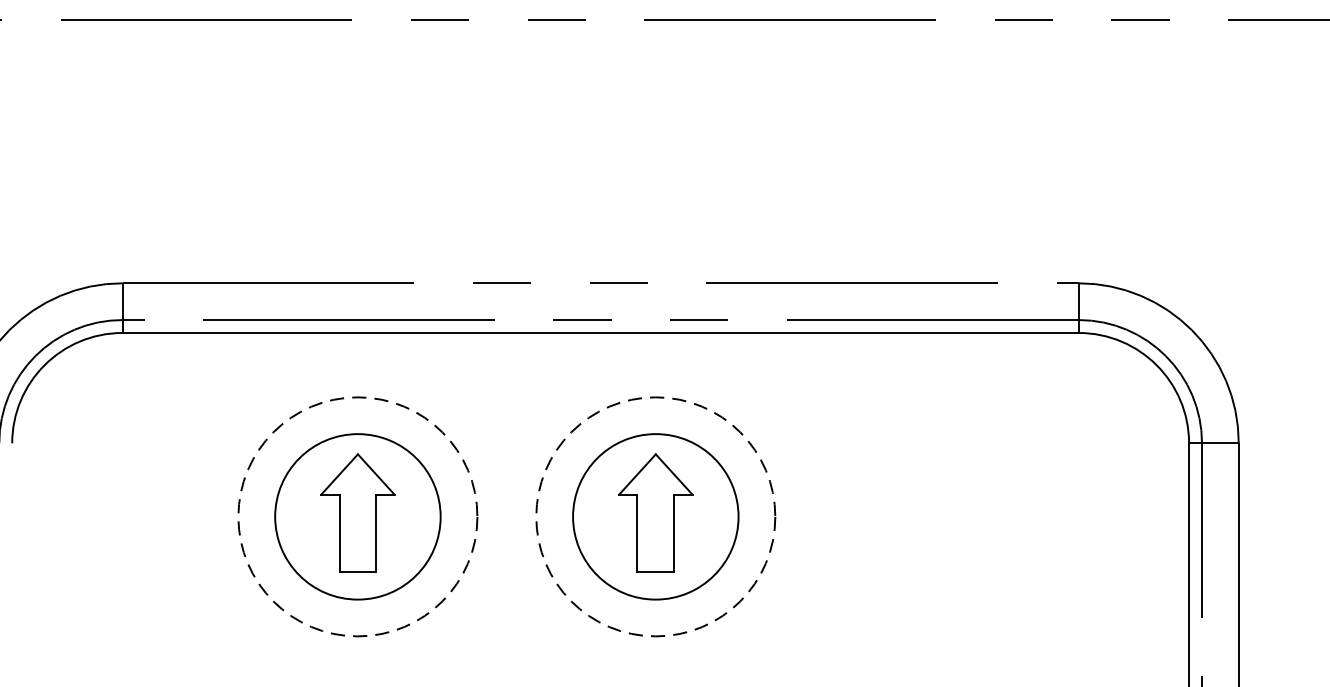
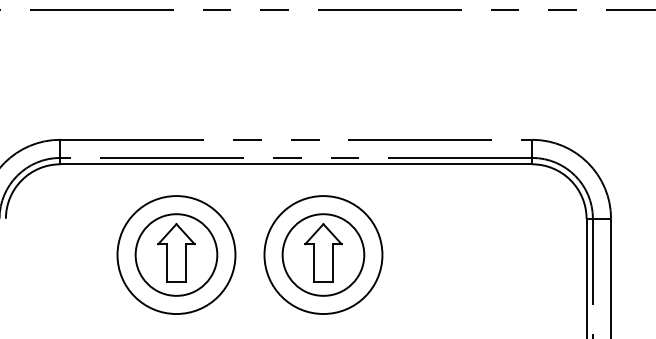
circle: (357, 517) -> (176, 255), dashed -> solid
circle: (655, 517) -> (323, 255), dashed -> solid

